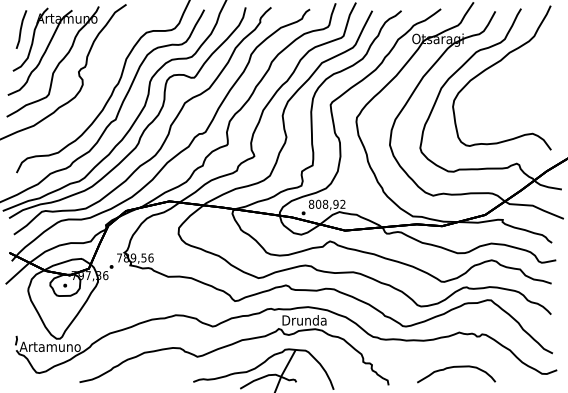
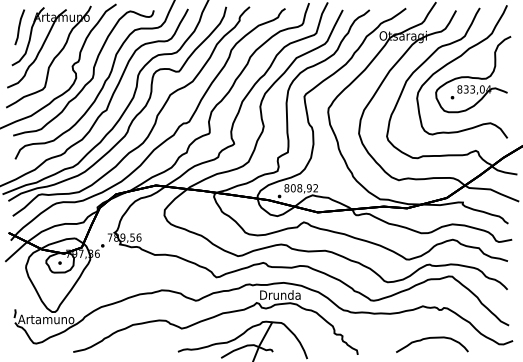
curve: (100, 79) -> (92, 73), added
part: (514, 80) -> (473, 74), added
curve: (456, 367) -> (432, 338), moved

